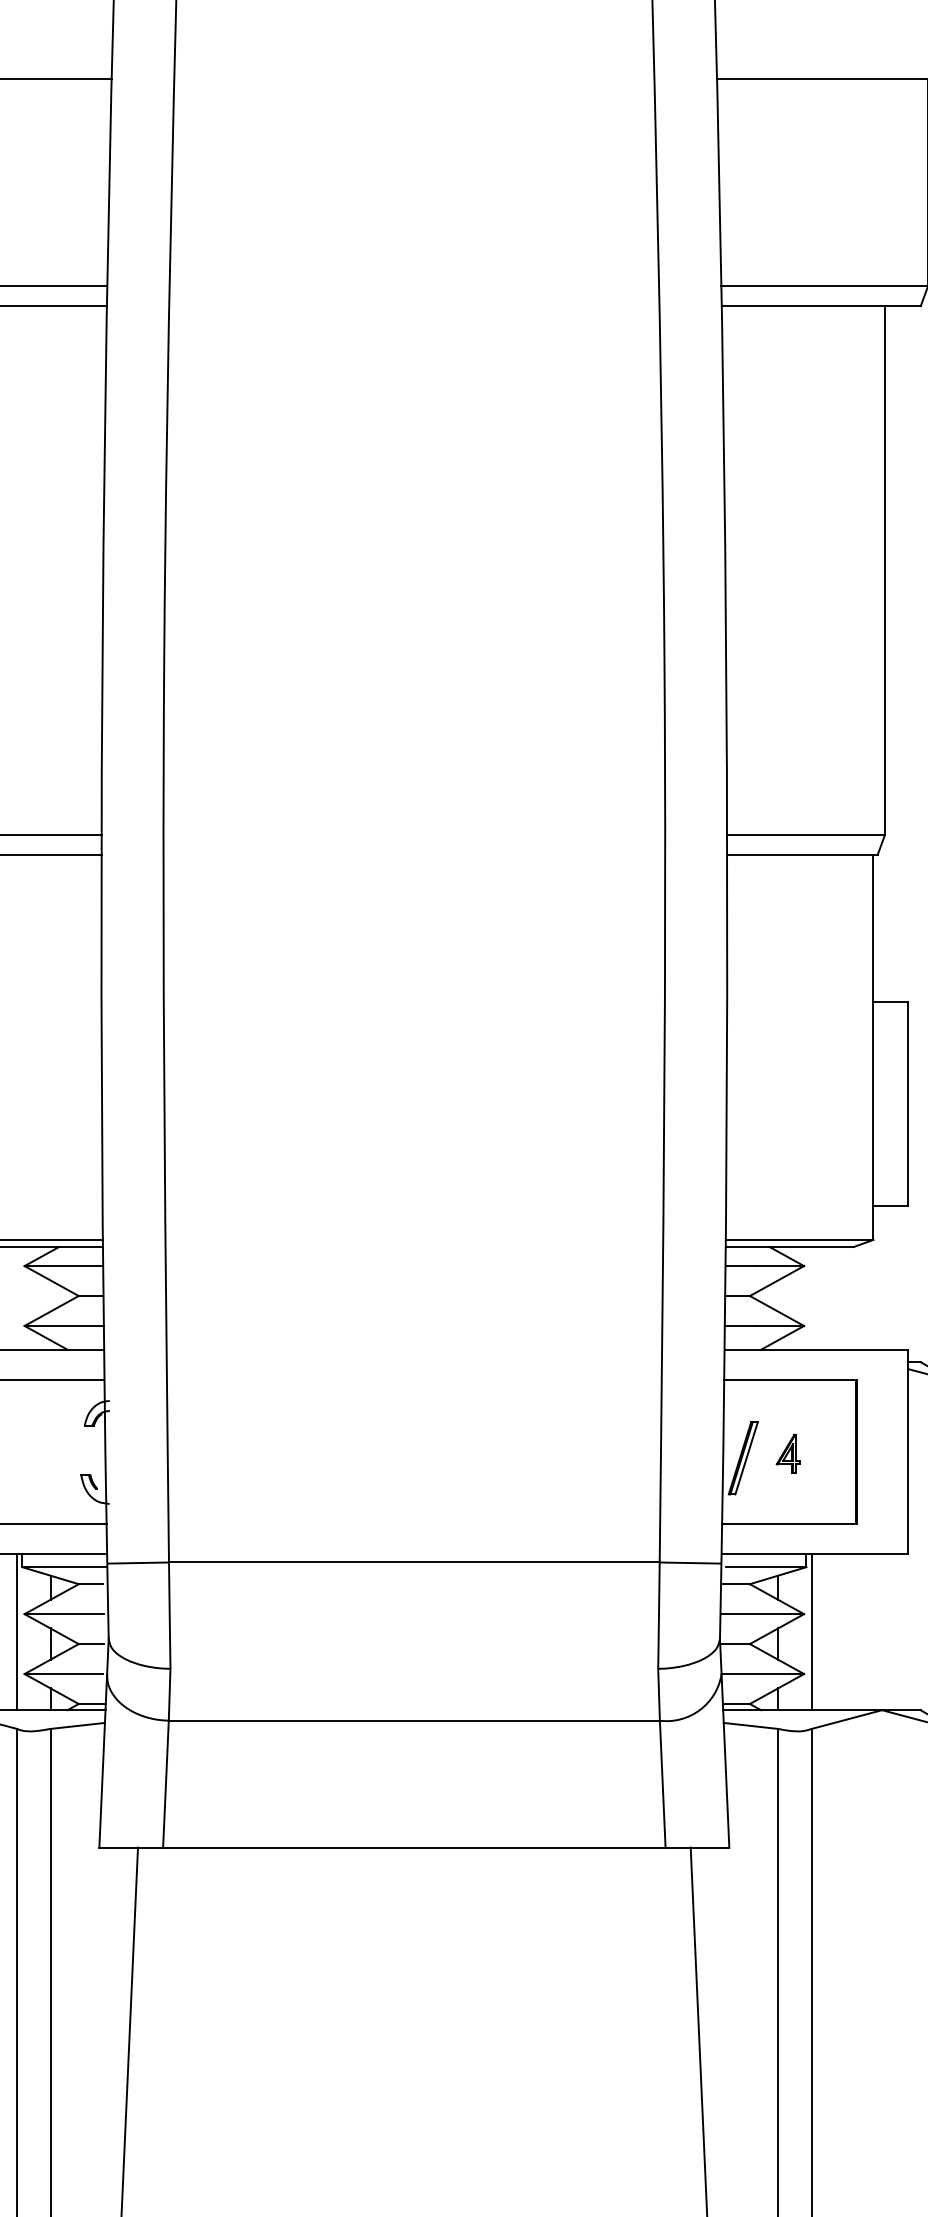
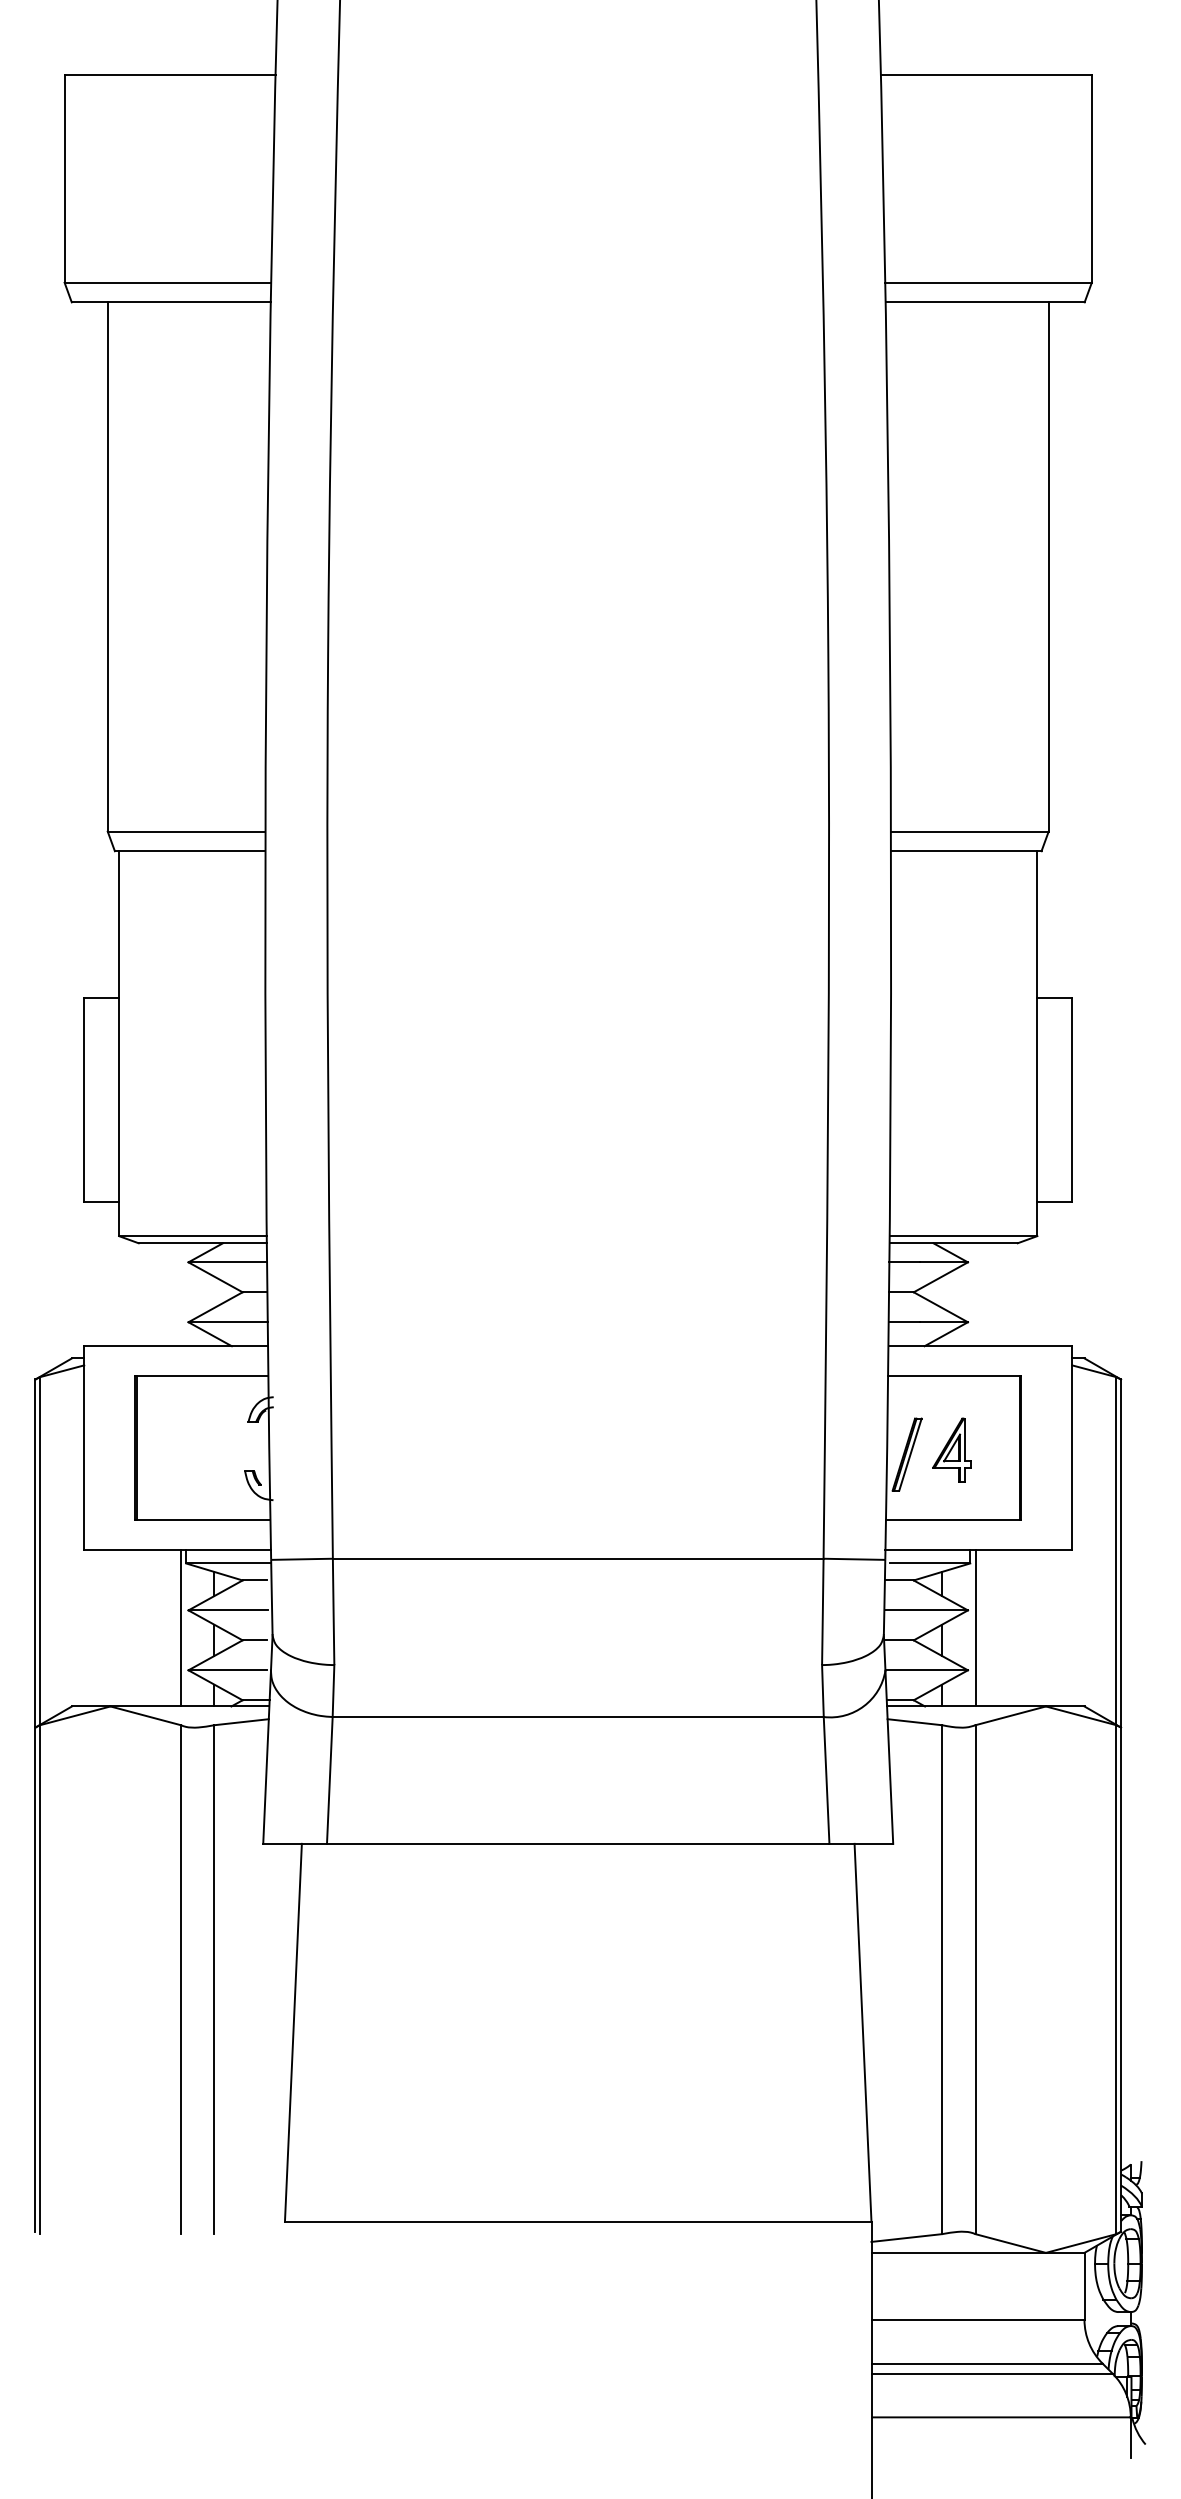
part: (787, 1453) -> (951, 1449), size x1.67

